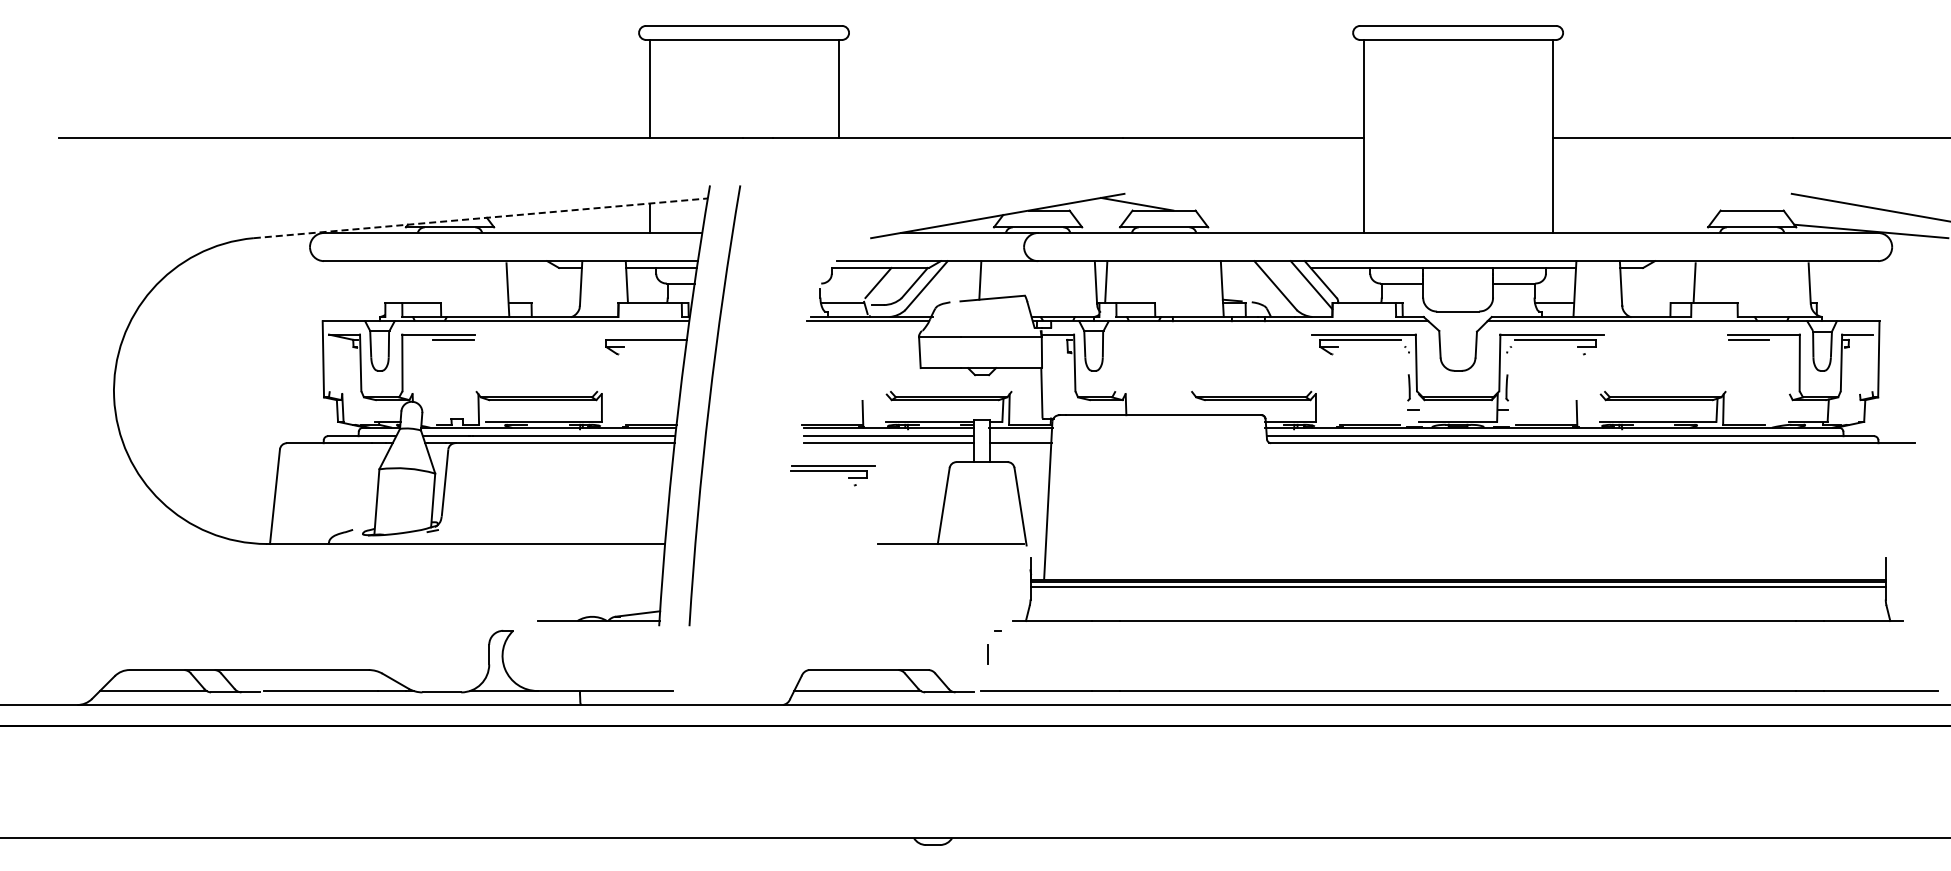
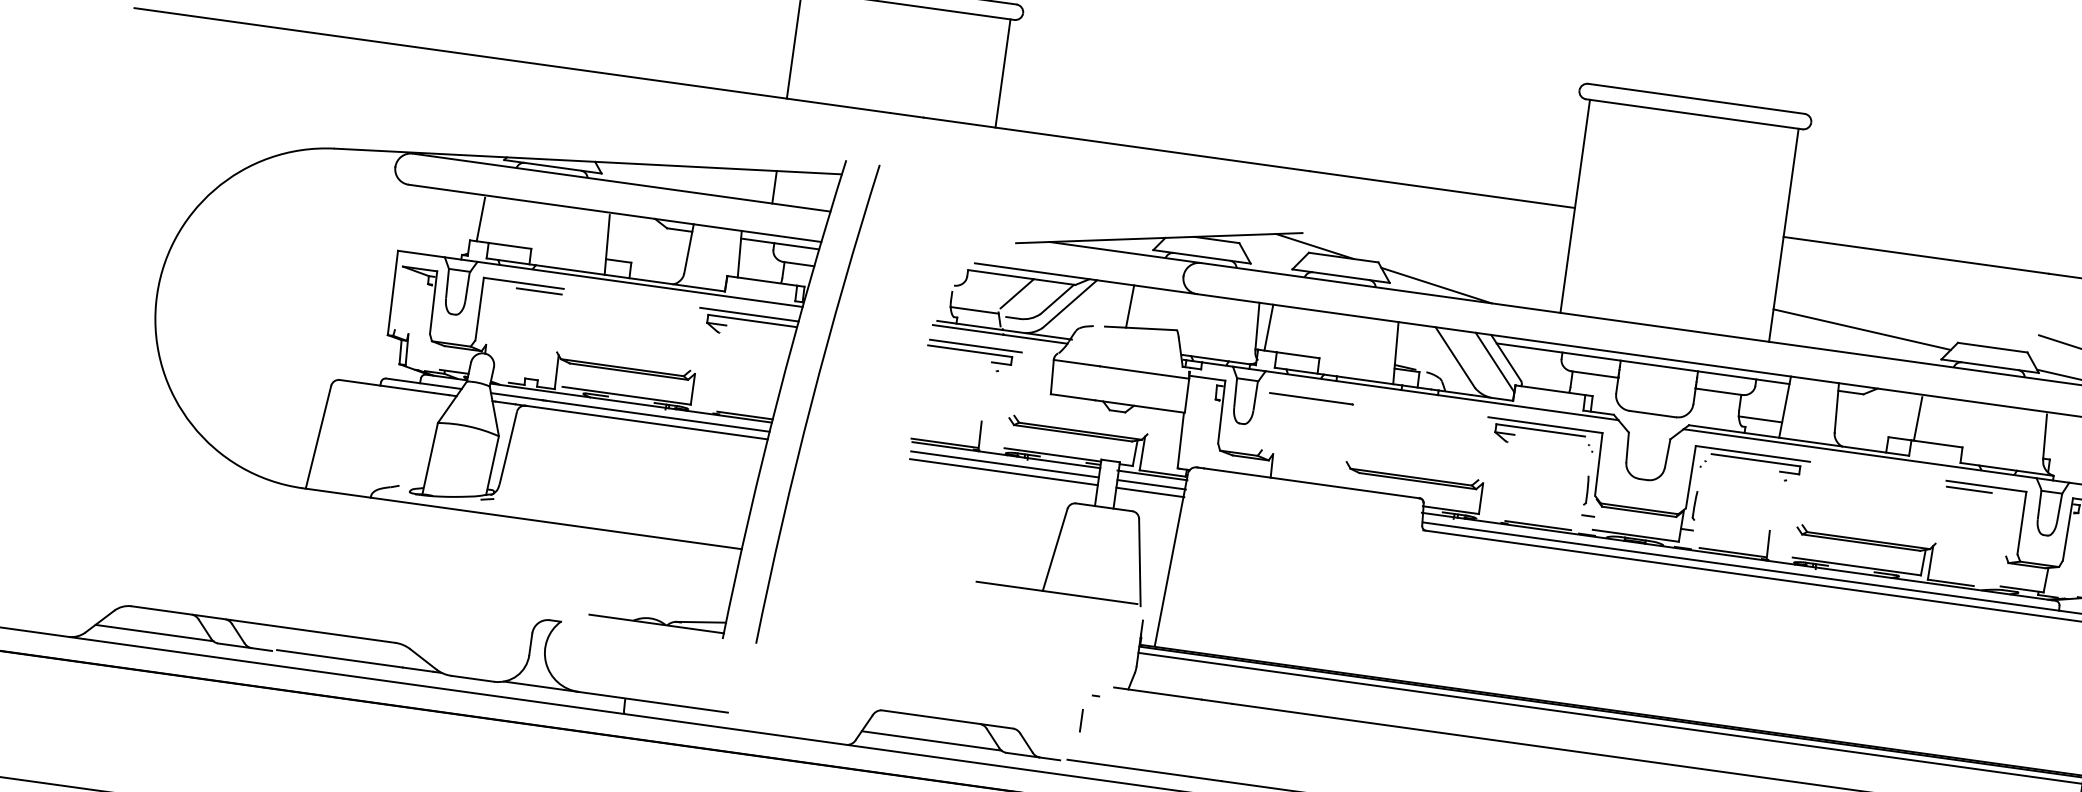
line: (1633, 210) -> (1861, 329), added
line: (480, 218) -> (587, 161), dashed -> solid
line: (1249, 224) -> (1435, 286), added
line: (392, 283) -> (480, 219), added
line: (642, 334) -> (748, 314), added
line: (1152, 340) -> (1310, 399), added
line: (1021, 436) -> (1151, 485), added
part: (832, 475) -> (973, 356), moved

